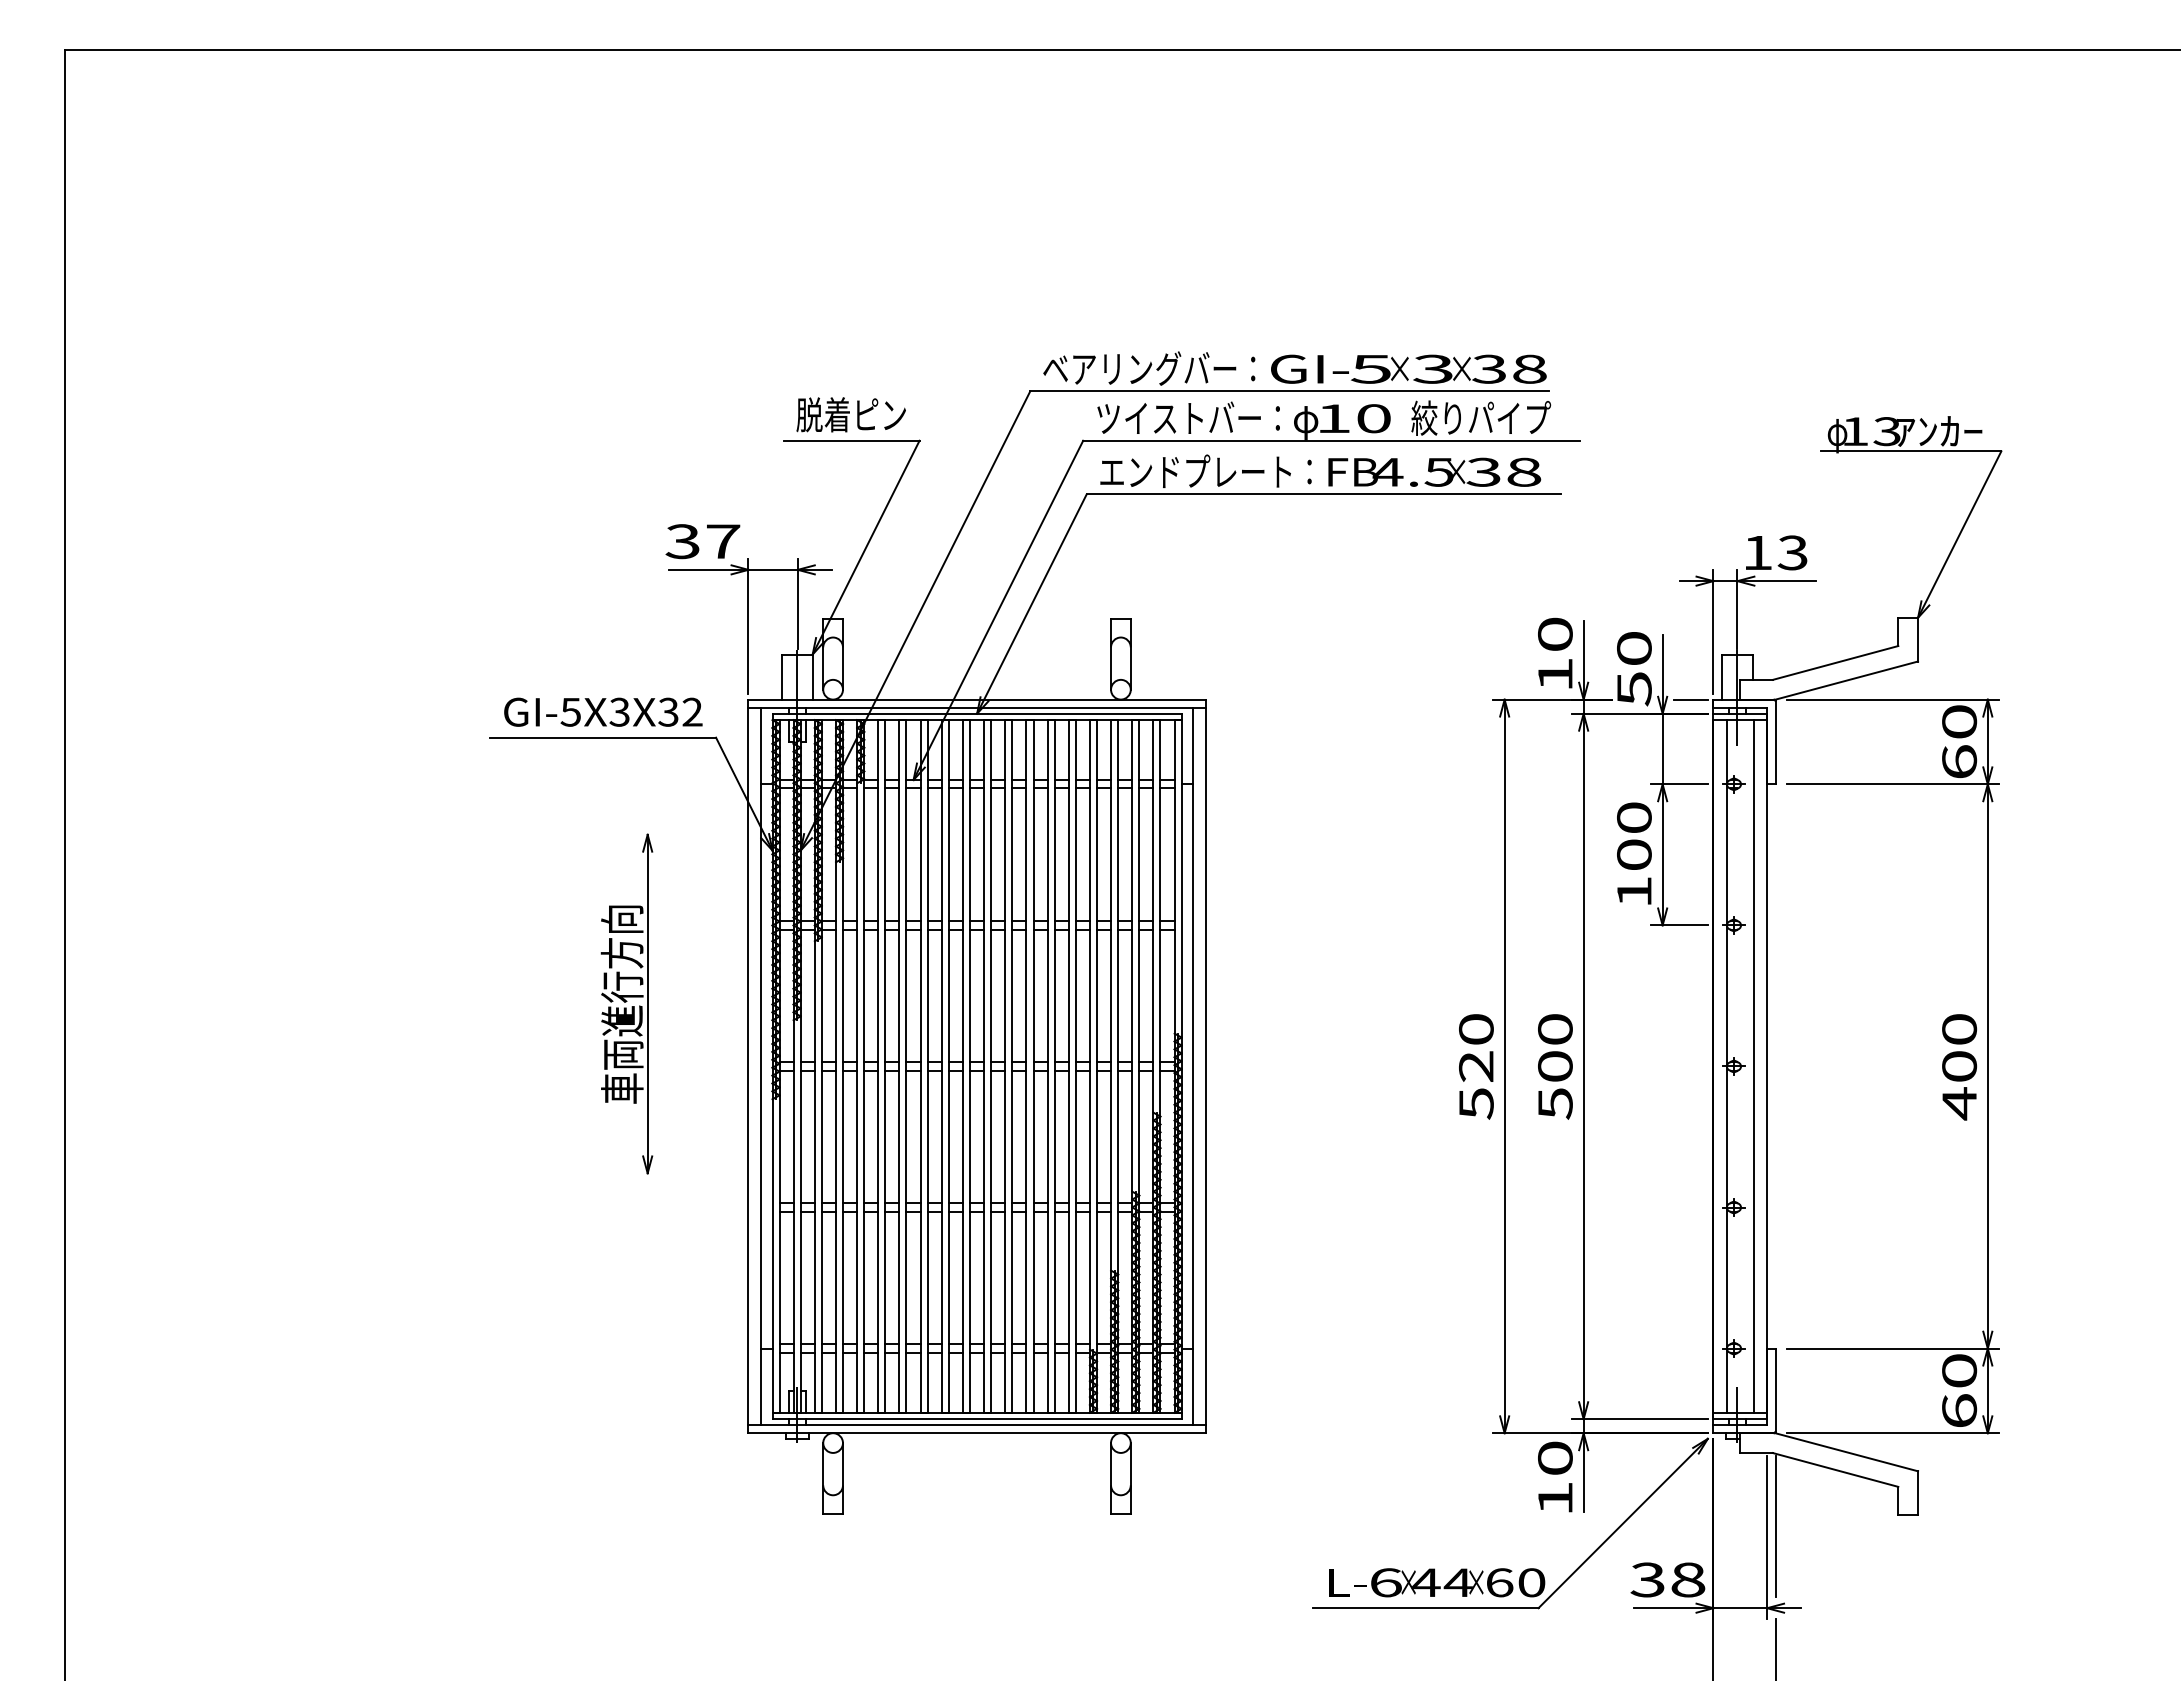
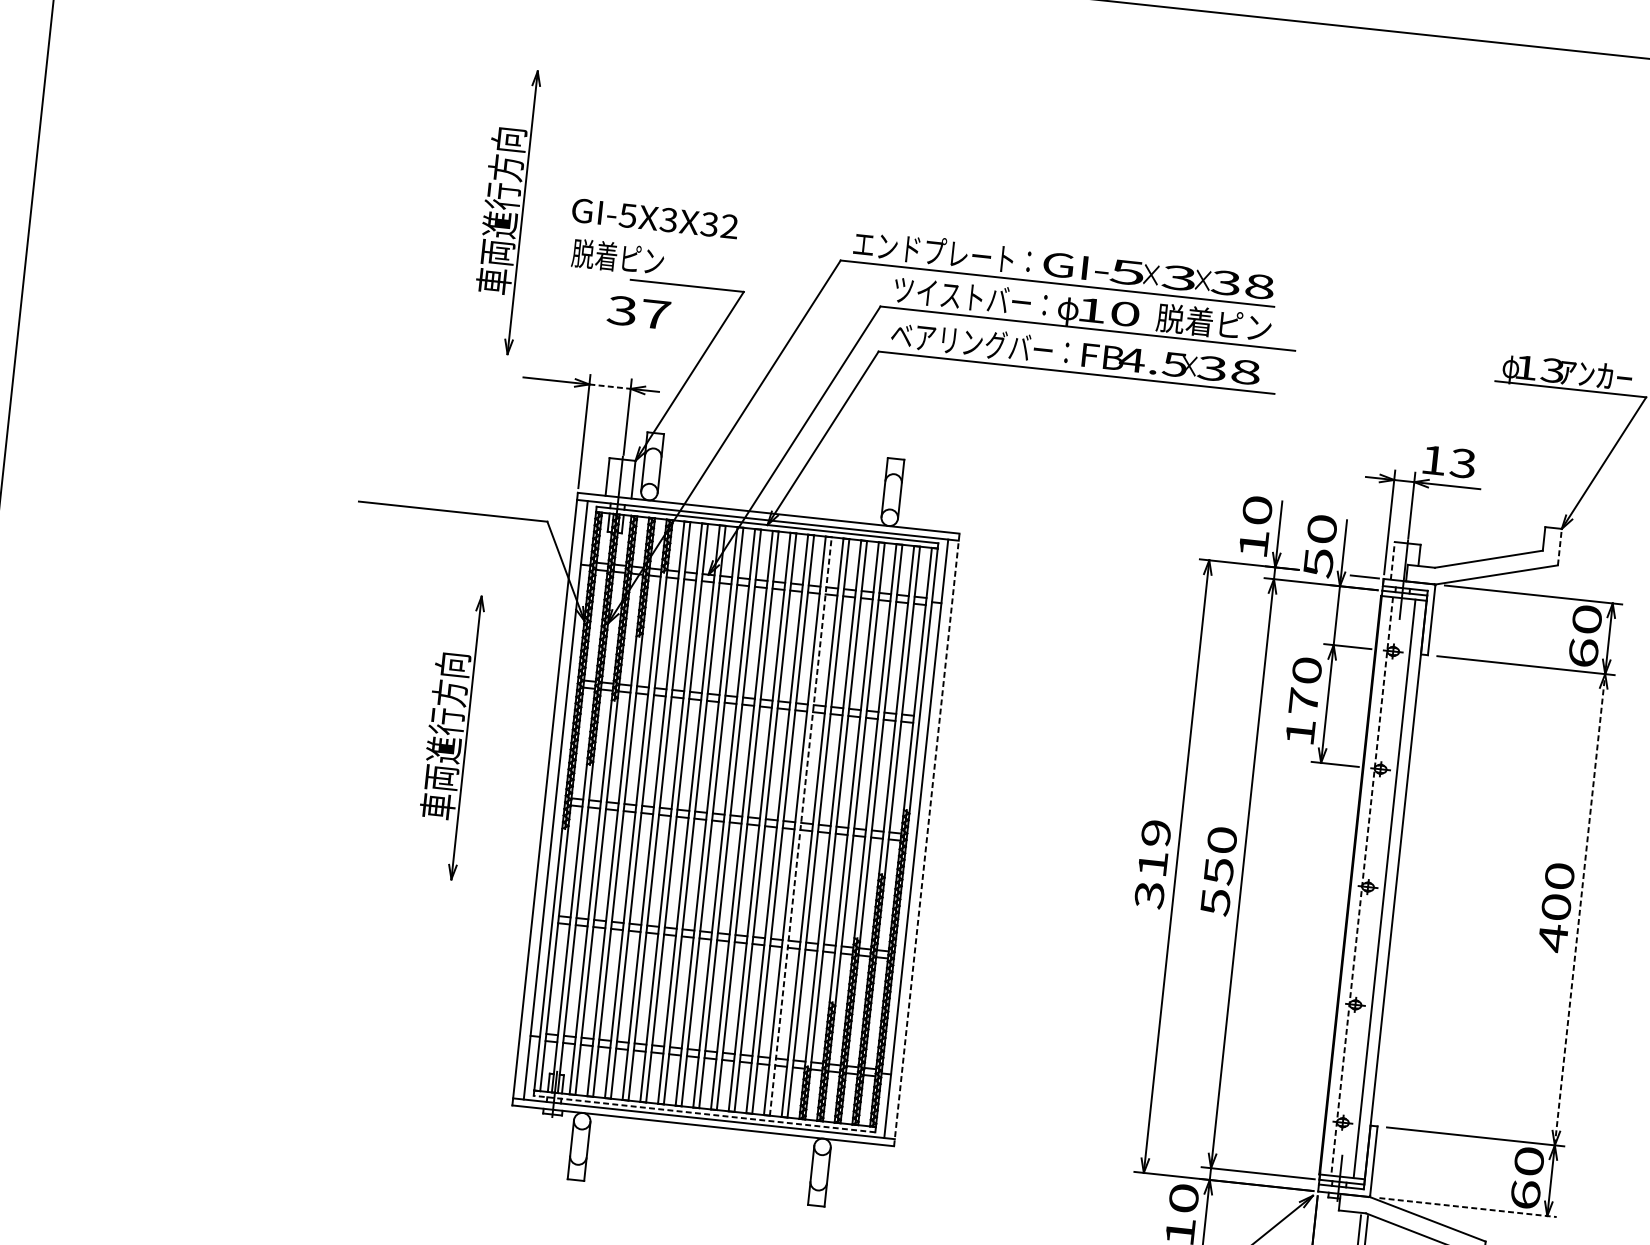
text: (1139, 368) -> (933, 251), ベアリングバー： -> エンドプレート：
part: (626, 374) -> (505, 210), added
text: (850, 414) -> (617, 257), moved
text: (1481, 417) -> (1215, 322), 絞りパイプ -> 脱着ピン
text: (1195, 471) -> (971, 342), エンドプレート： -> ベアリングバー：
text: (702, 541) -> (638, 312), moved
line: (773, 569) -> (610, 386), solid -> dashed
line: (1918, 639) -> (1560, 547), solid -> dashed
line: (1722, 677) -> (1393, 561), solid -> dashed
text: (603, 711) -> (655, 218), moved
text: (1634, 854) -> (1303, 701), 100 -> 170
line: (1054, 1065) -> (800, 825), solid -> dashed
line: (1987, 1065) -> (1579, 908), solid -> dashed
line: (1205, 1066) -> (926, 839), solid -> dashed
text: (1476, 1066) -> (1153, 864), 520 -> 319
text: (1555, 1066) -> (1219, 871), 500 -> 550
line: (1726, 1066) -> (1361, 886), solid -> dashed
line: (977, 1419) -> (704, 1114), solid -> dashed
line: (1893, 1433) -> (1468, 1207), solid -> dashed

